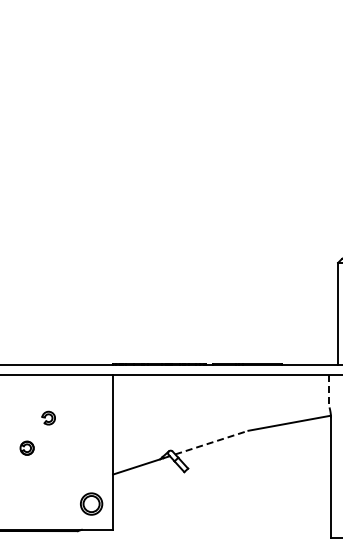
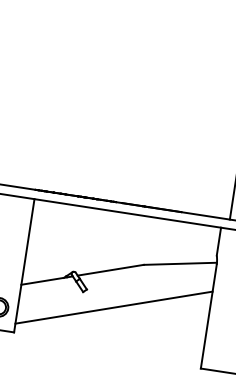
line: (329, 391) -> (218, 241), dashed -> solid
line: (212, 442) -> (111, 270), dashed -> solid
line: (222, 484) -> (114, 307), added

